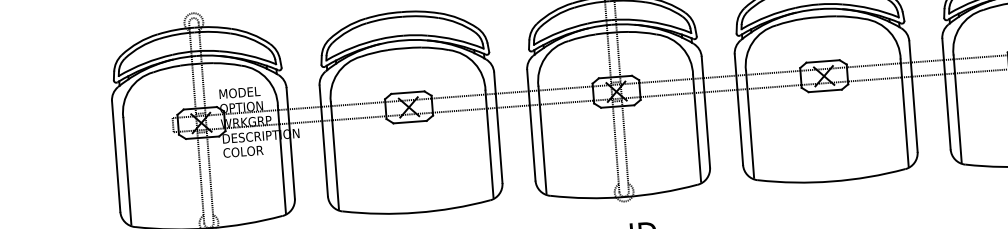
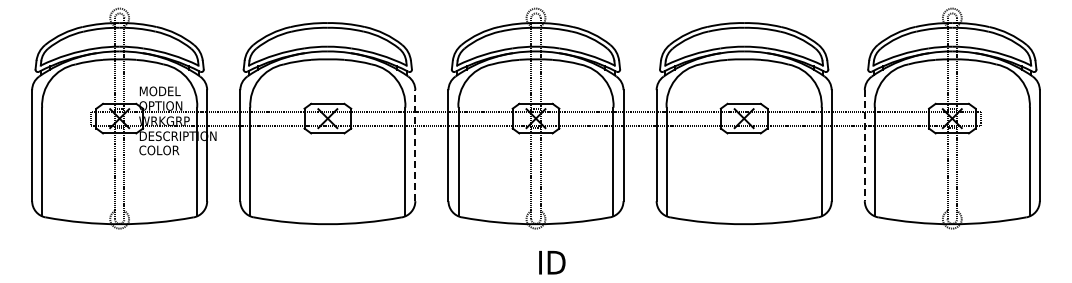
line: (946, 94) -> (864, 146), solid -> dashed
line: (498, 127) -> (415, 145), solid -> dashed

